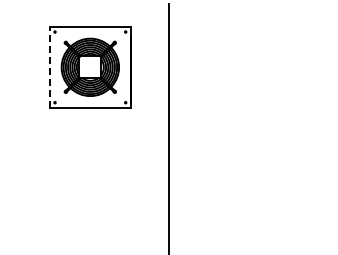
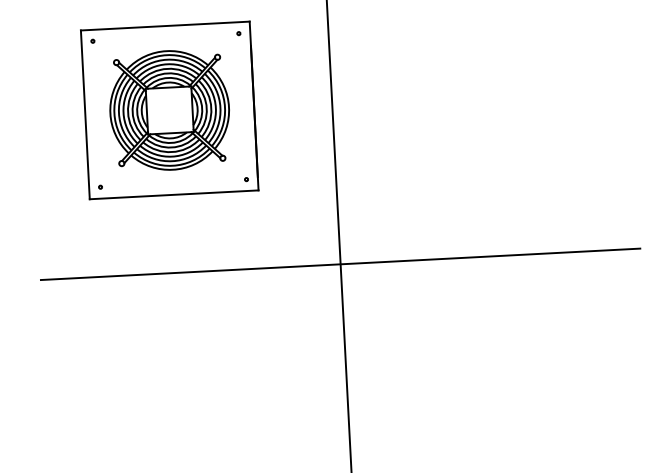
line: (49, 67) -> (85, 115), dashed -> solid
line: (168, 146) -> (339, 265), added

